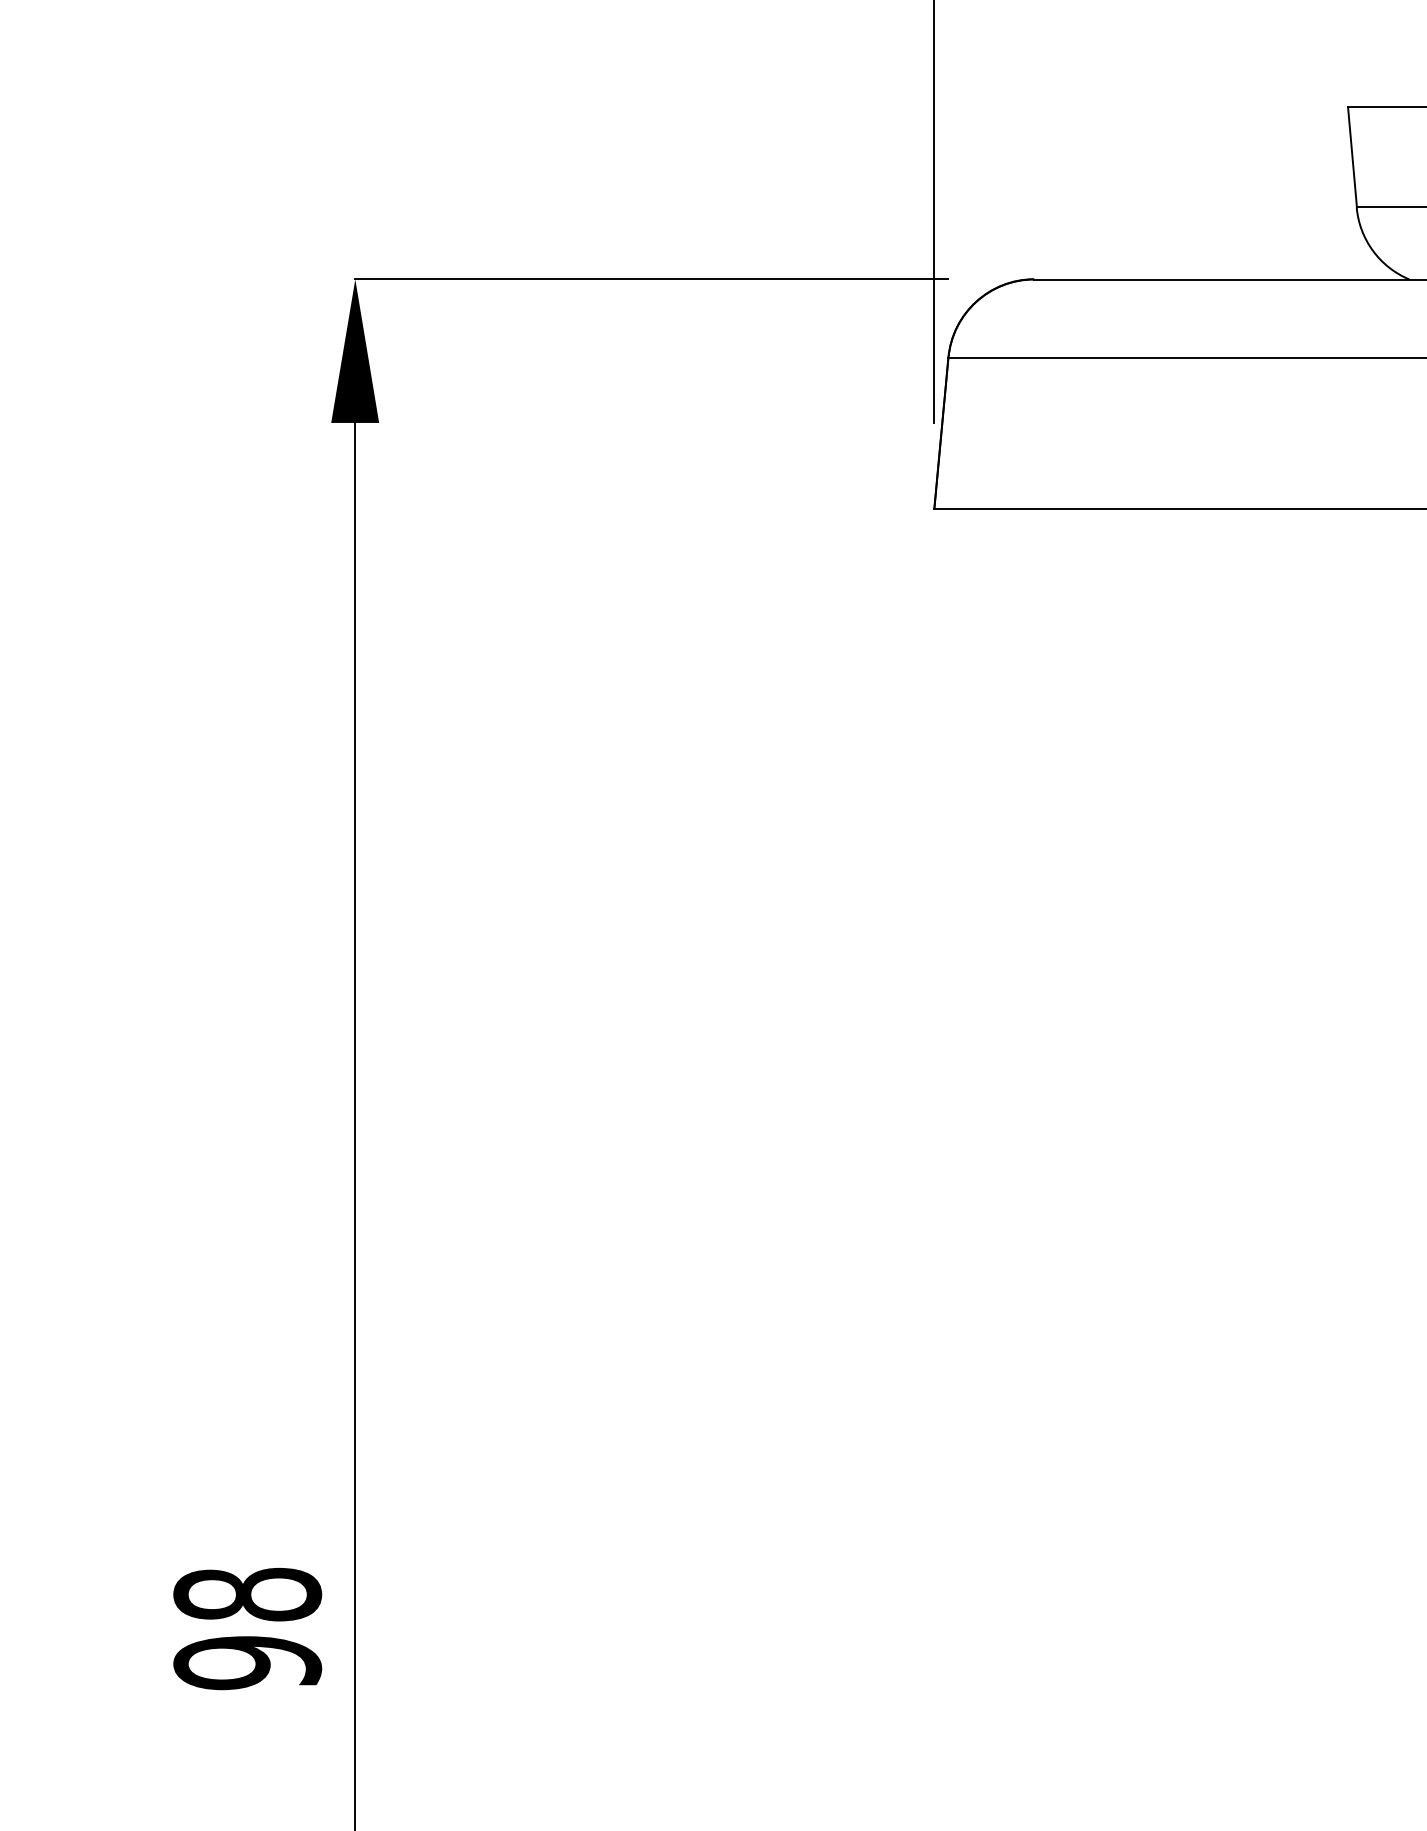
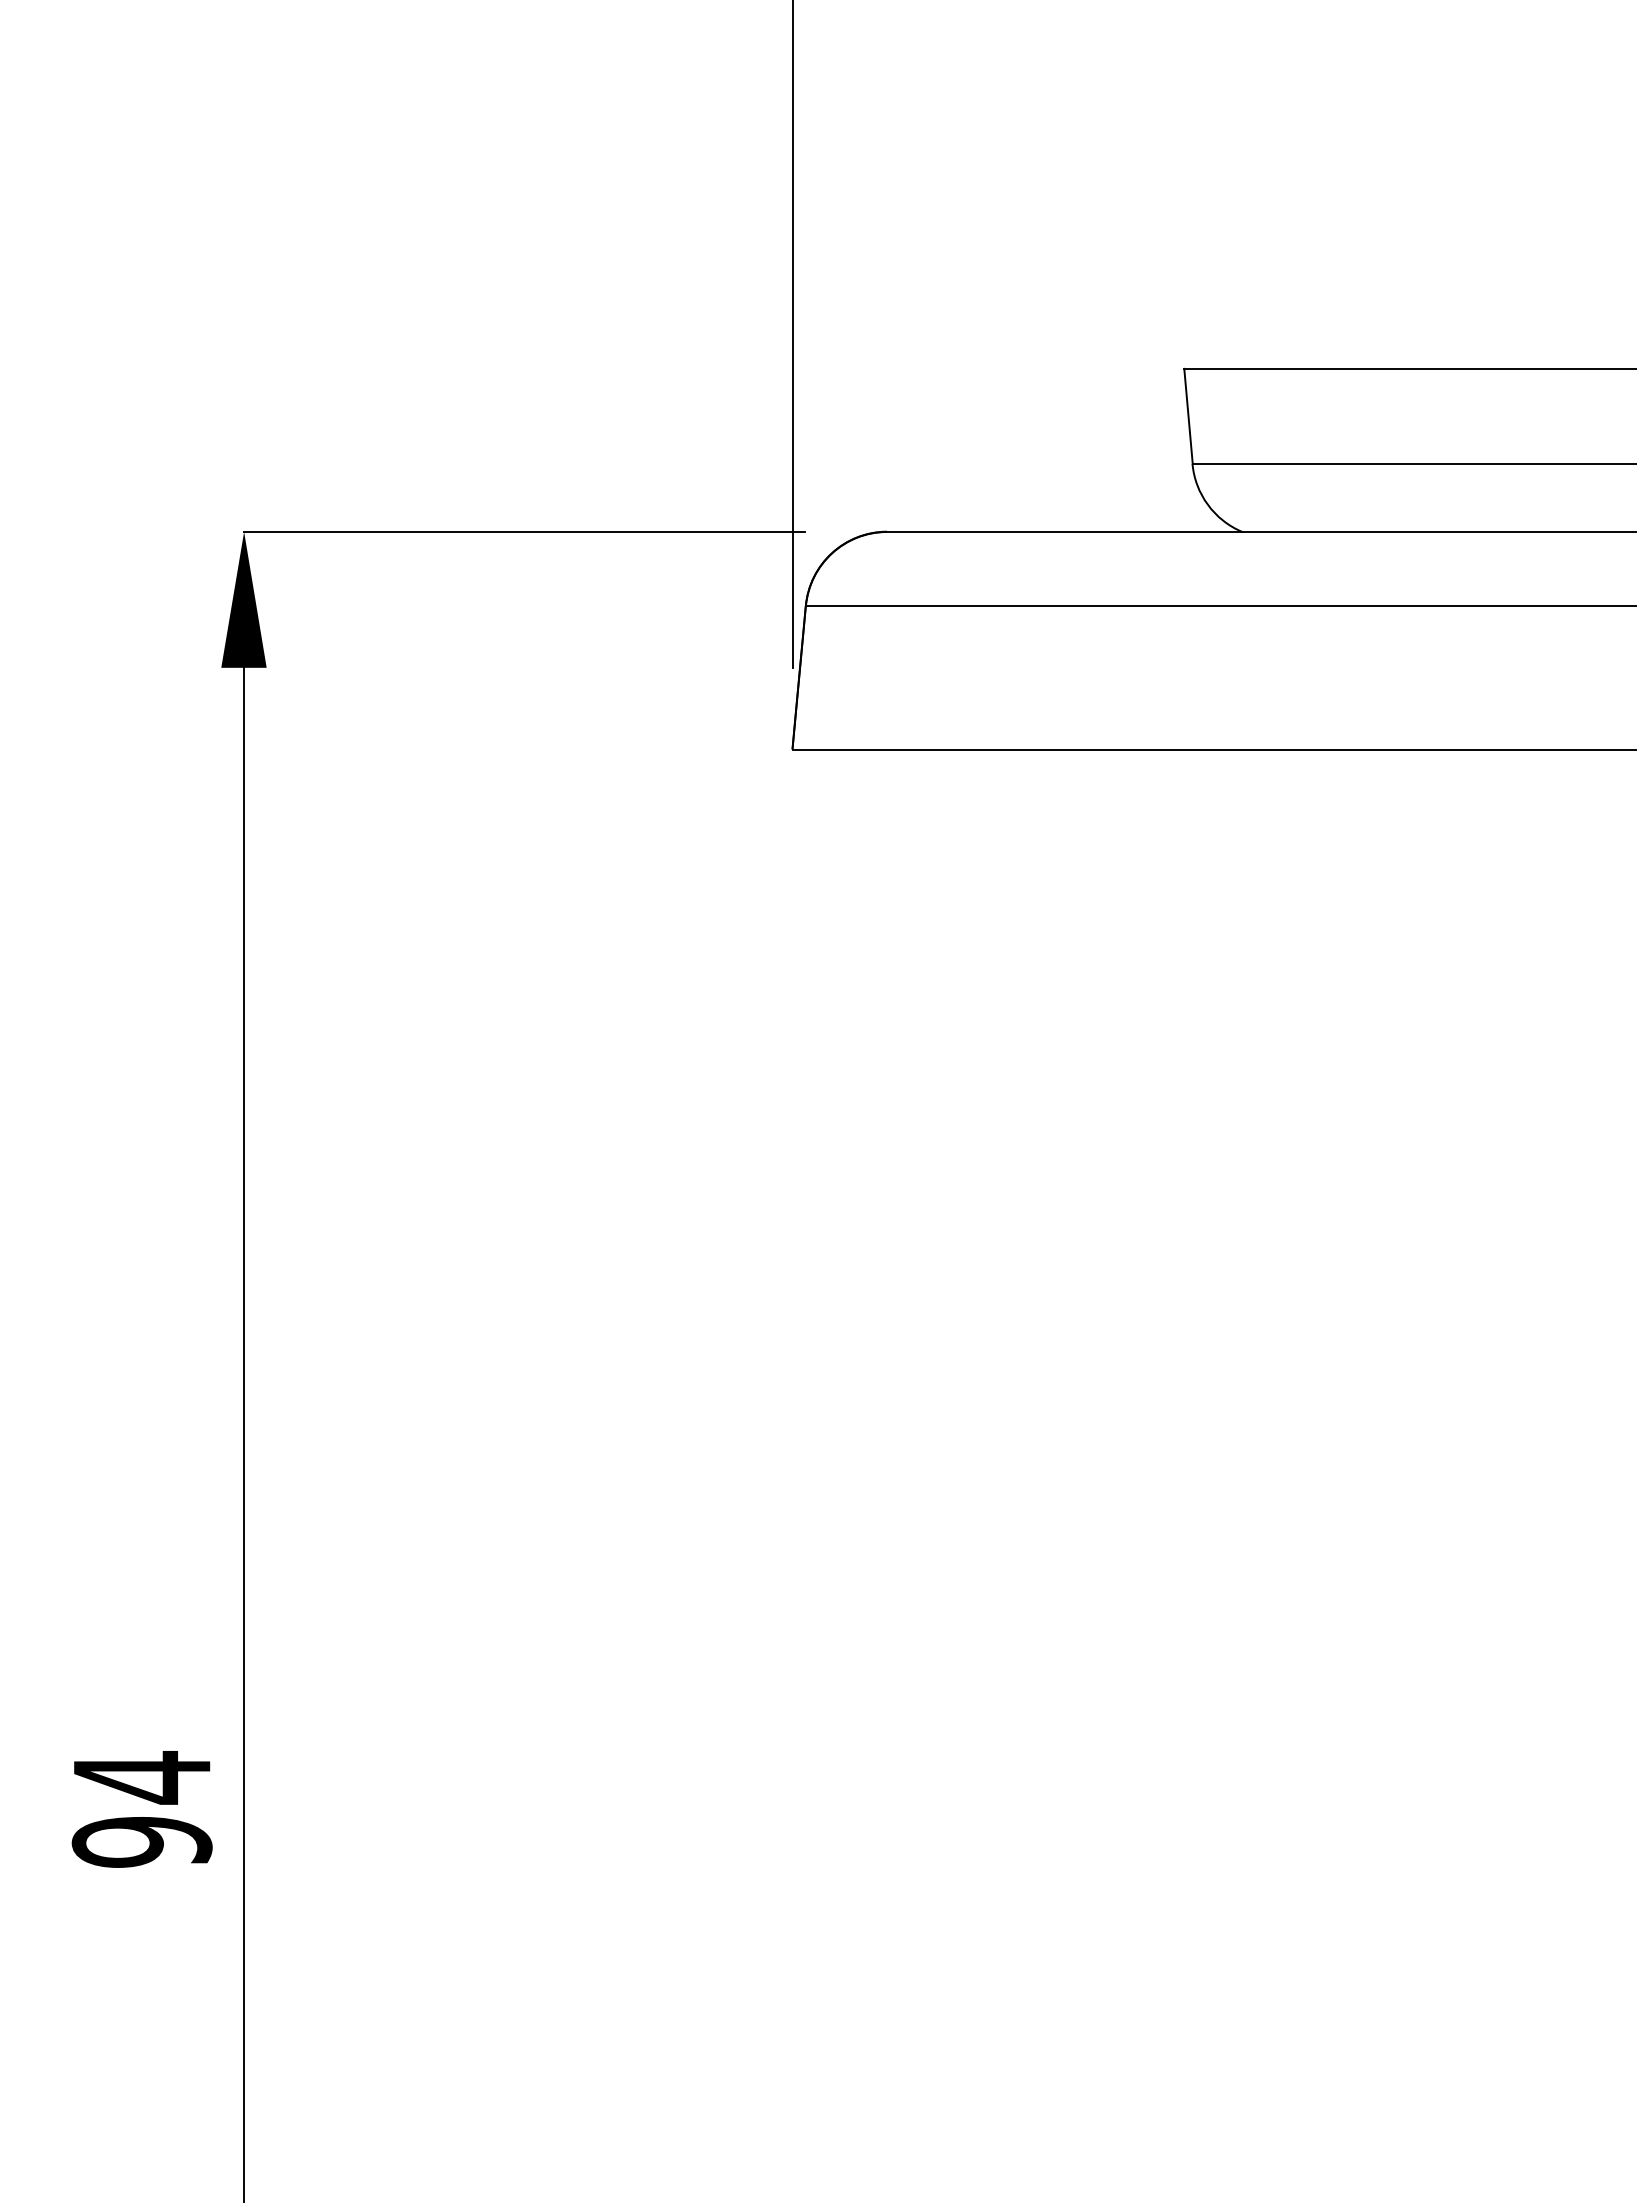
text: (246, 1594) -> (141, 1777), 98 -> 94

